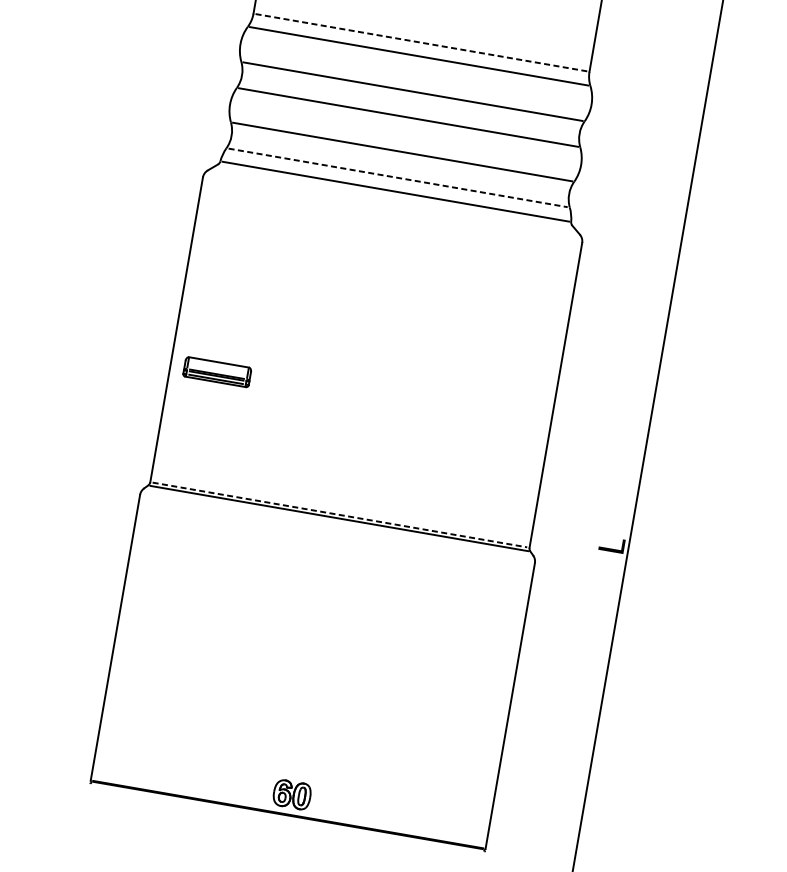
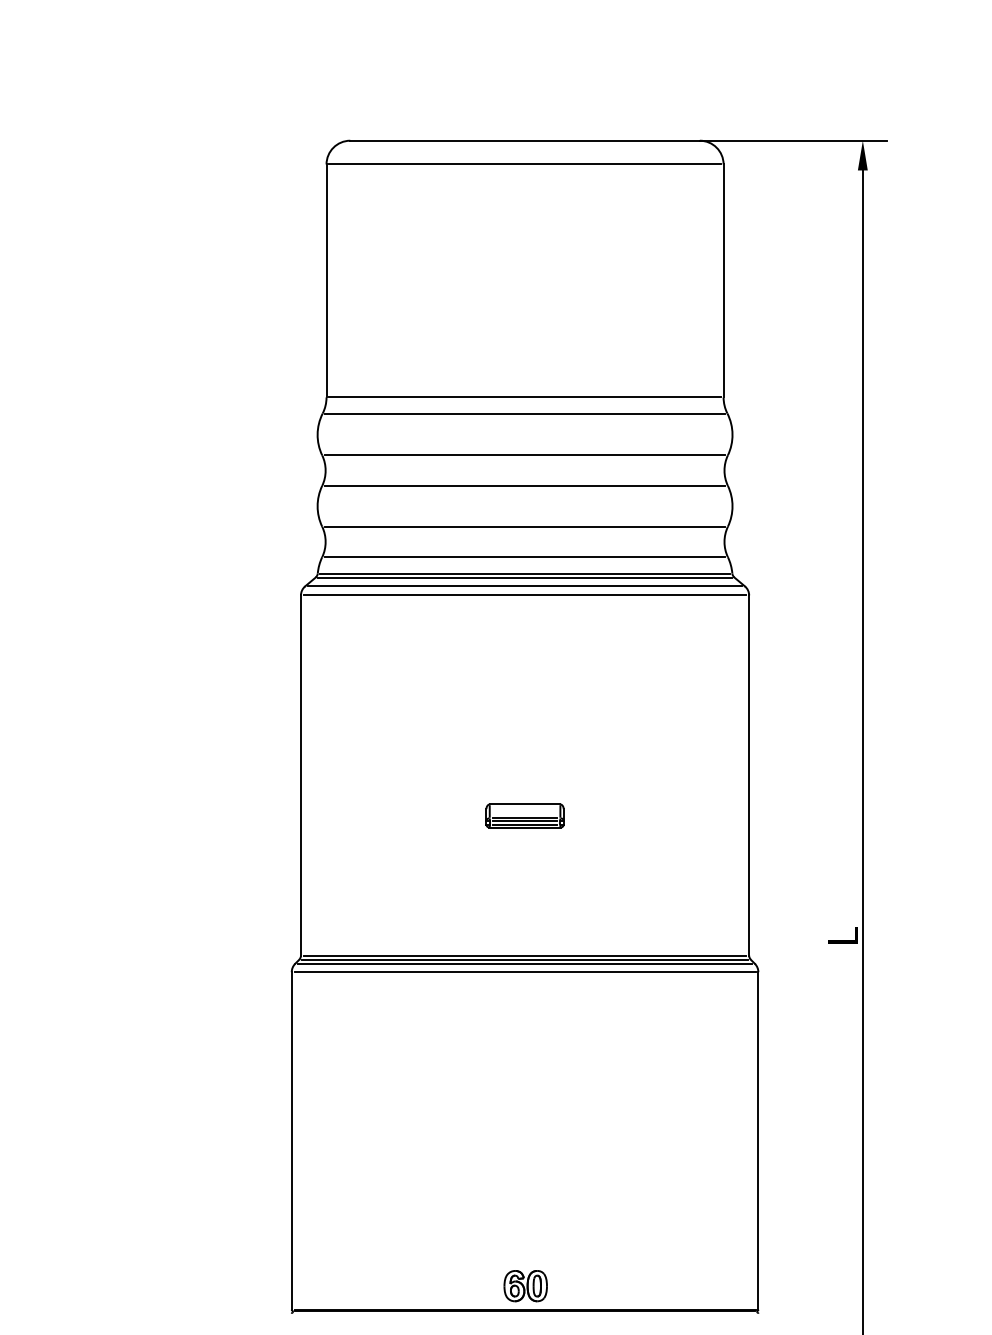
line: (421, 42) -> (525, 397), dashed -> solid
line: (398, 178) -> (525, 557), dashed -> solid
line: (394, 194) -> (524, 577), added
line: (393, 202) -> (524, 586), added
line: (392, 210) -> (524, 595), added
part: (216, 371) -> (524, 815), moved
line: (340, 514) -> (525, 955), dashed -> solid
line: (339, 521) -> (525, 963), added
line: (336, 529) -> (524, 972), added

